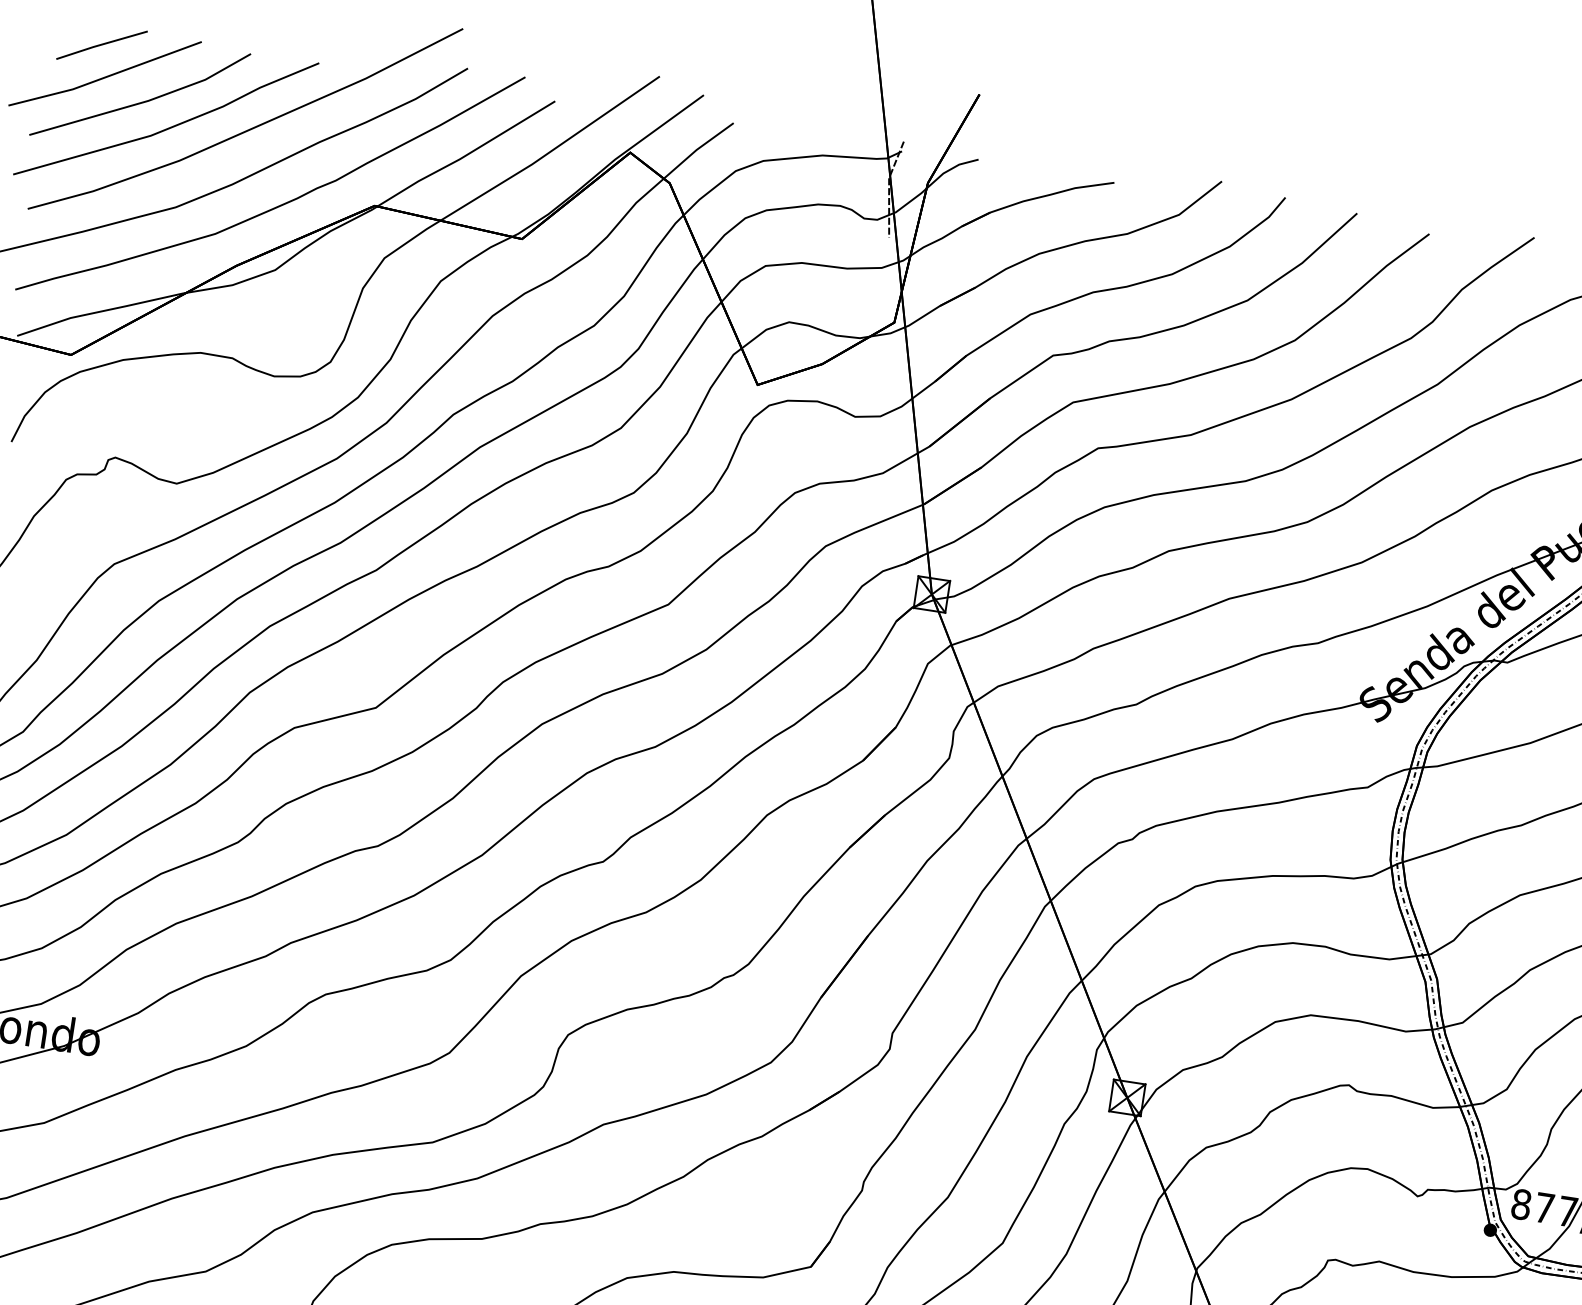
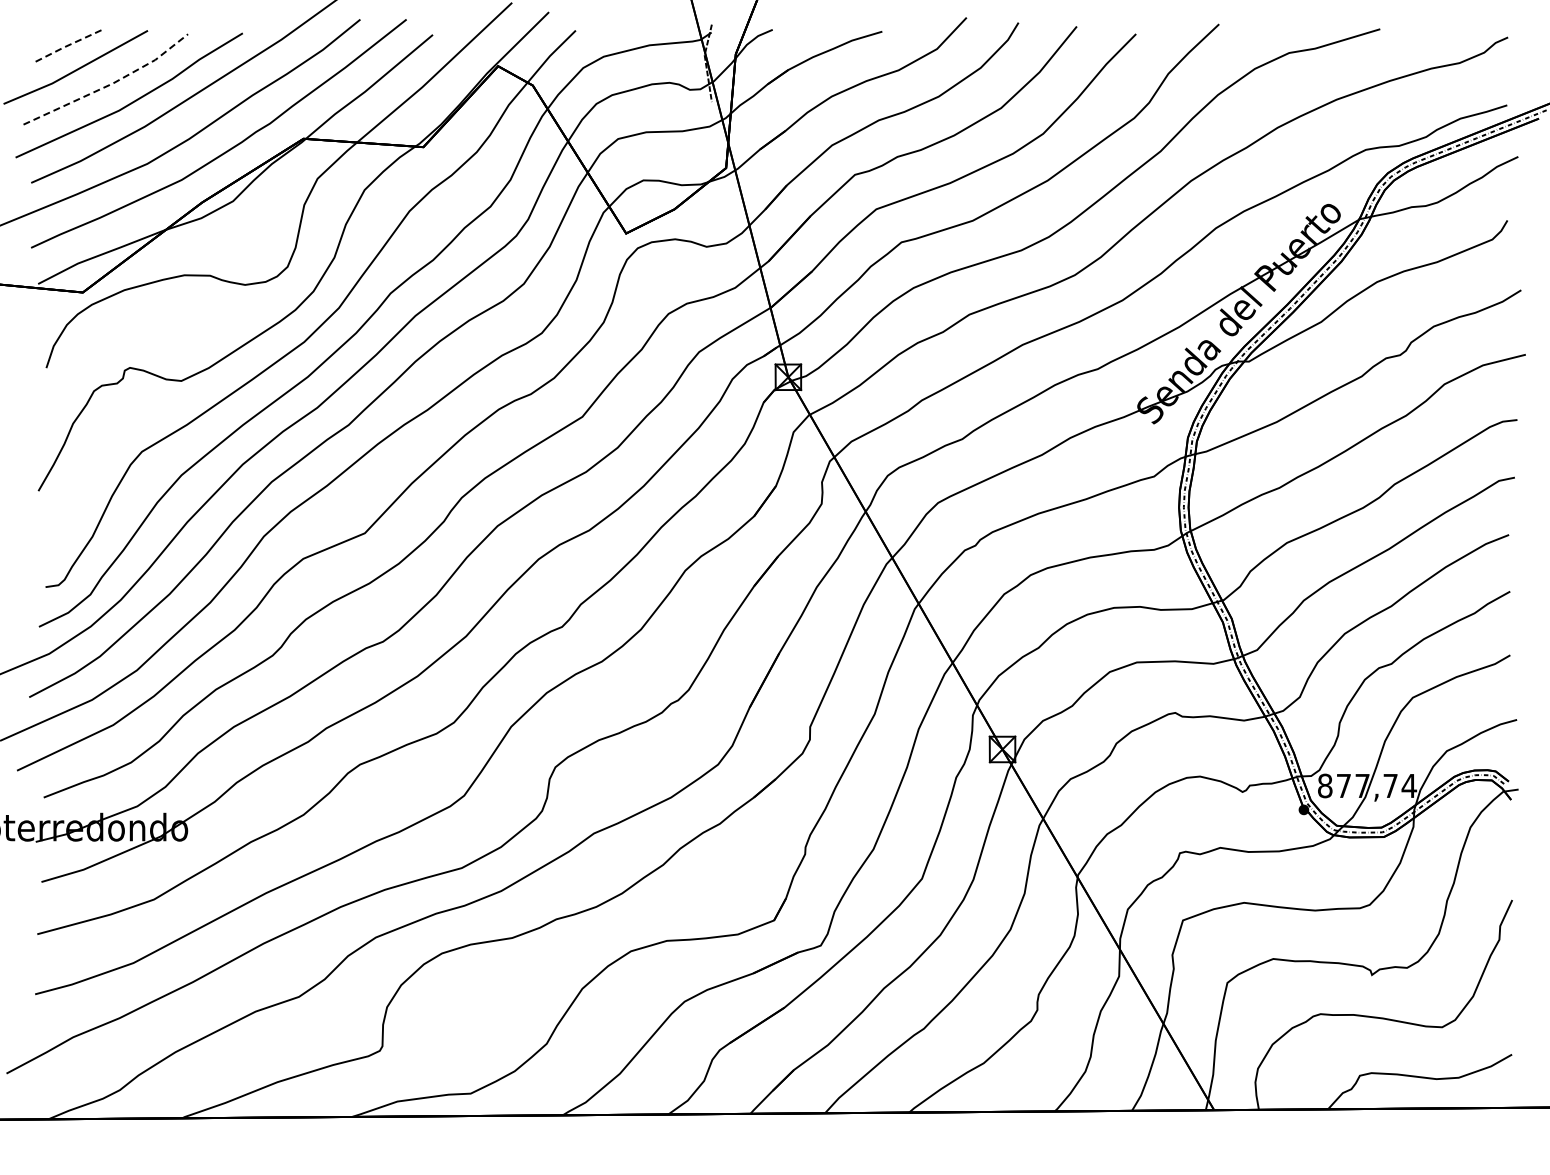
line: (101, 44) -> (69, 44), solid -> dashed
line: (145, 101) -> (110, 84), solid -> dashed

